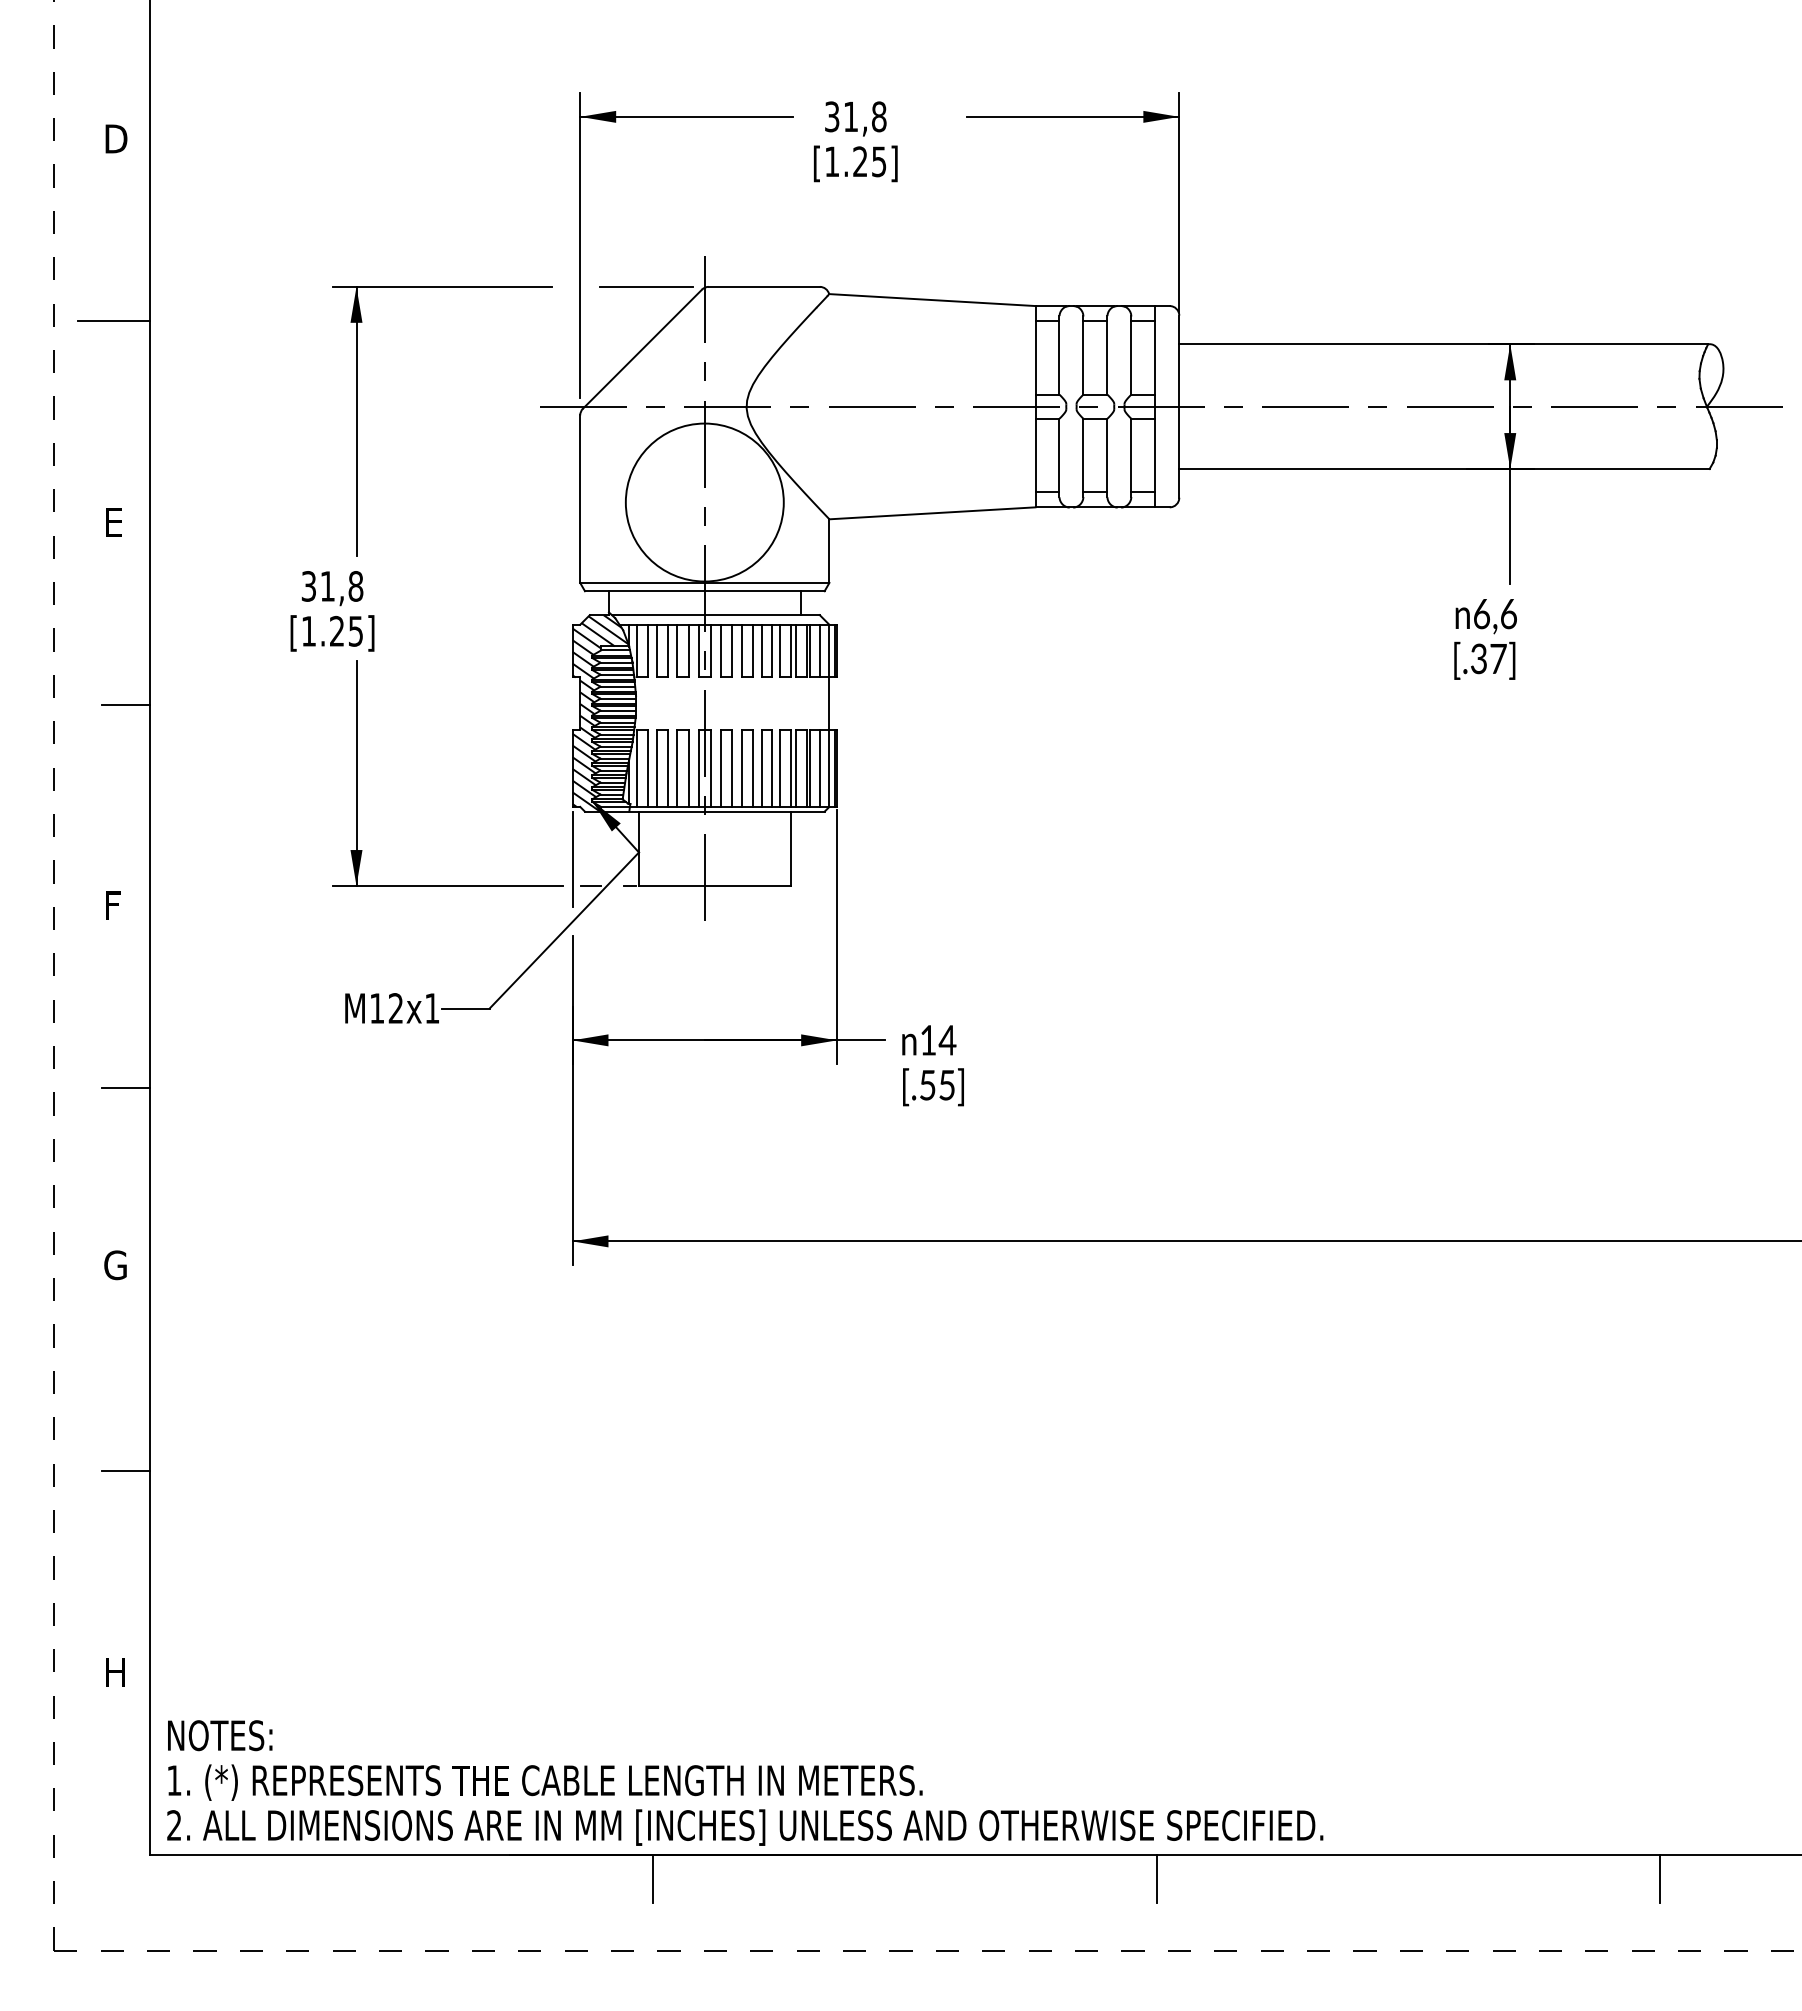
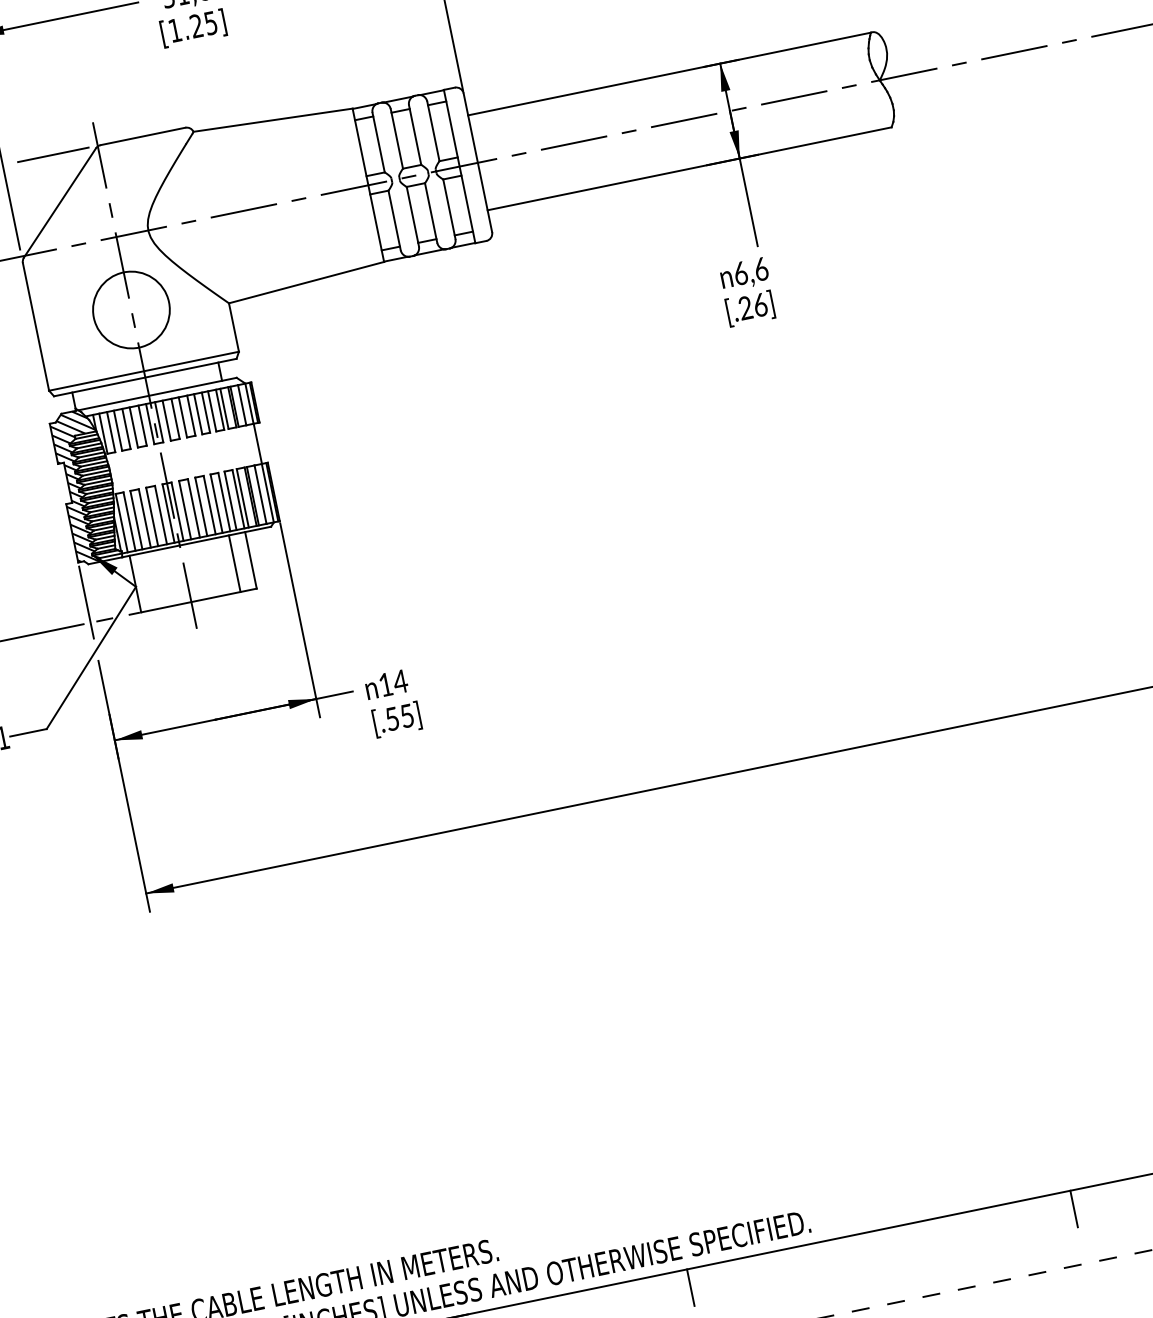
circle: (704, 502) -> (131, 310), size x0.62
text: (1488, 659) -> (752, 307), [.37] -> [.26]
line: (769, 848) -> (234, 563), added

